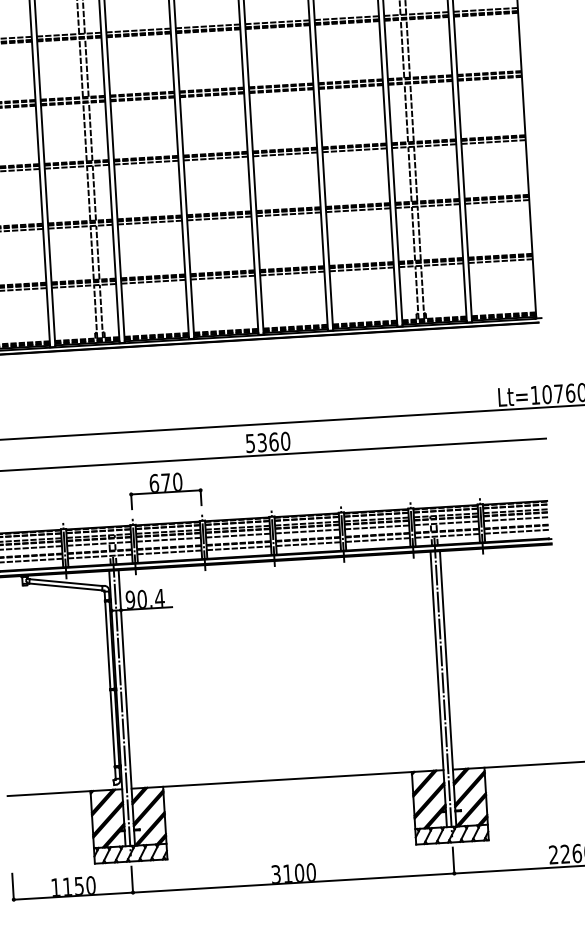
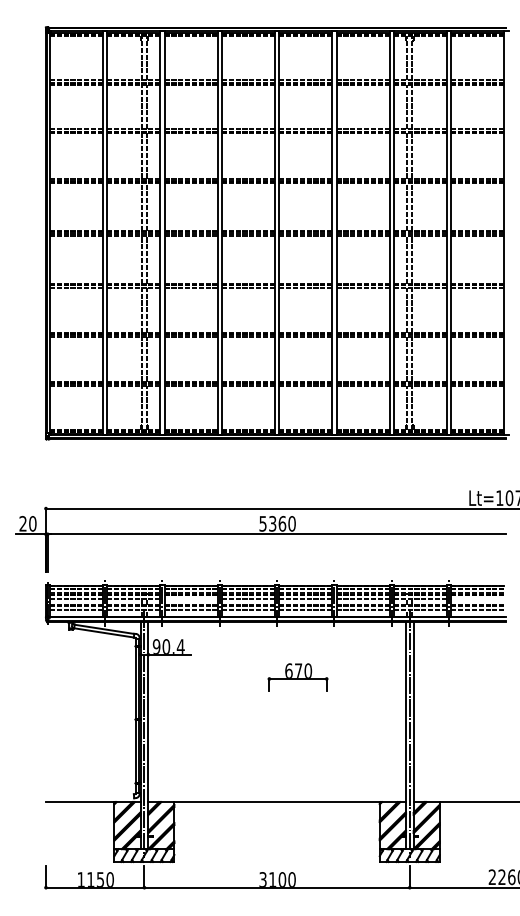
part: (165, 490) -> (297, 677), moved
line: (515, 519) -> (477, 599), removed
line: (168, 540) -> (190, 599), removed

